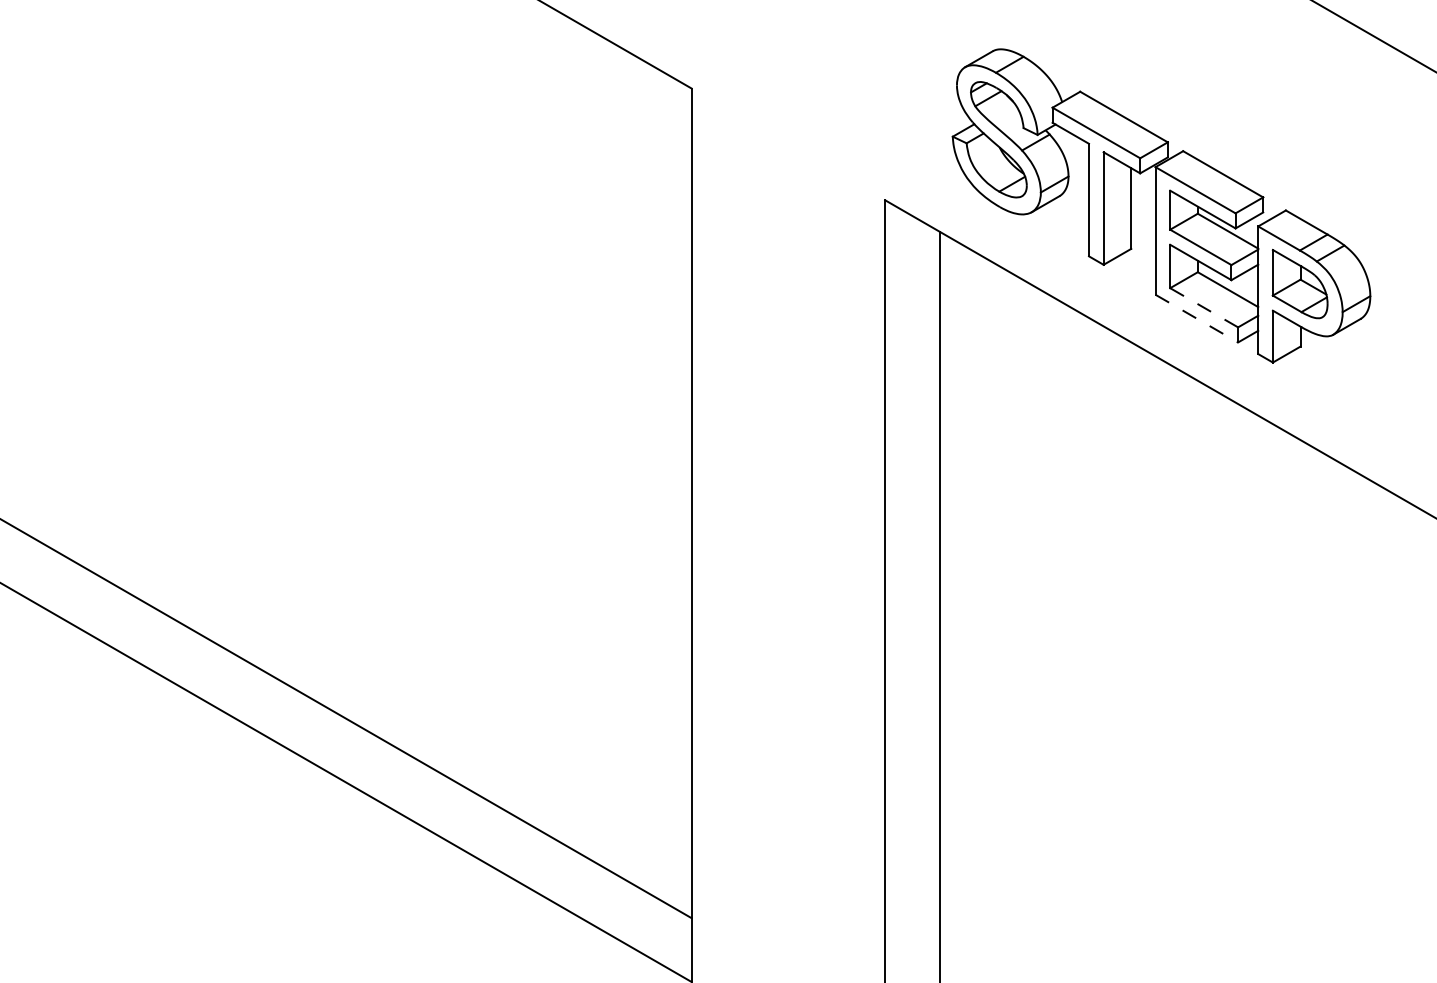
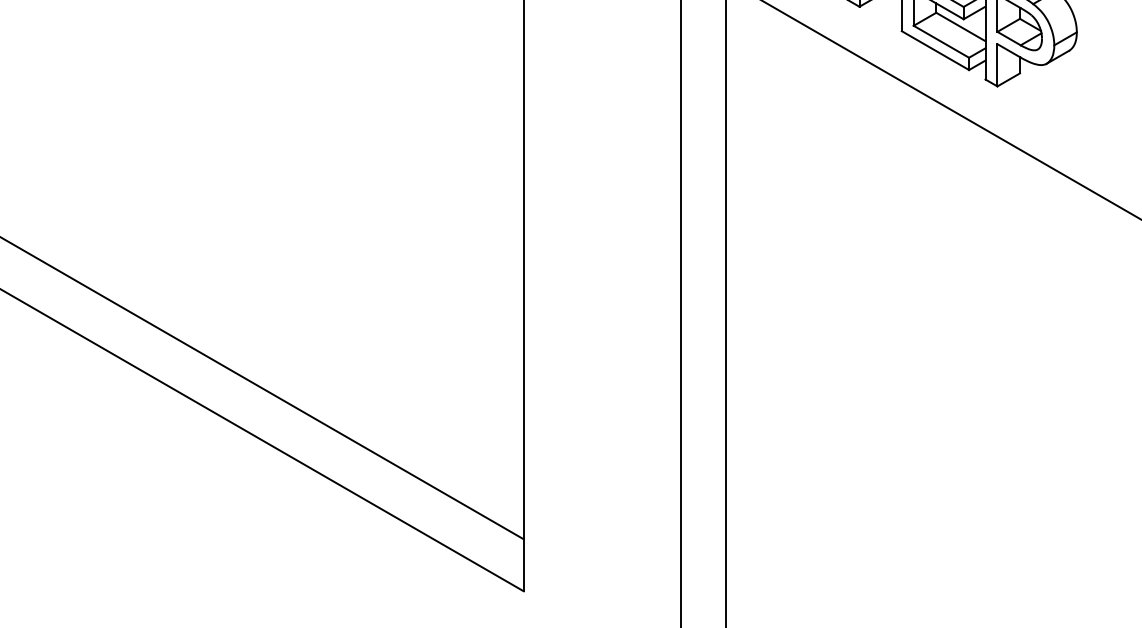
line: (1203, 307) -> (940, 41), dashed -> solid
line: (1196, 318) -> (935, 50), dashed -> solid

